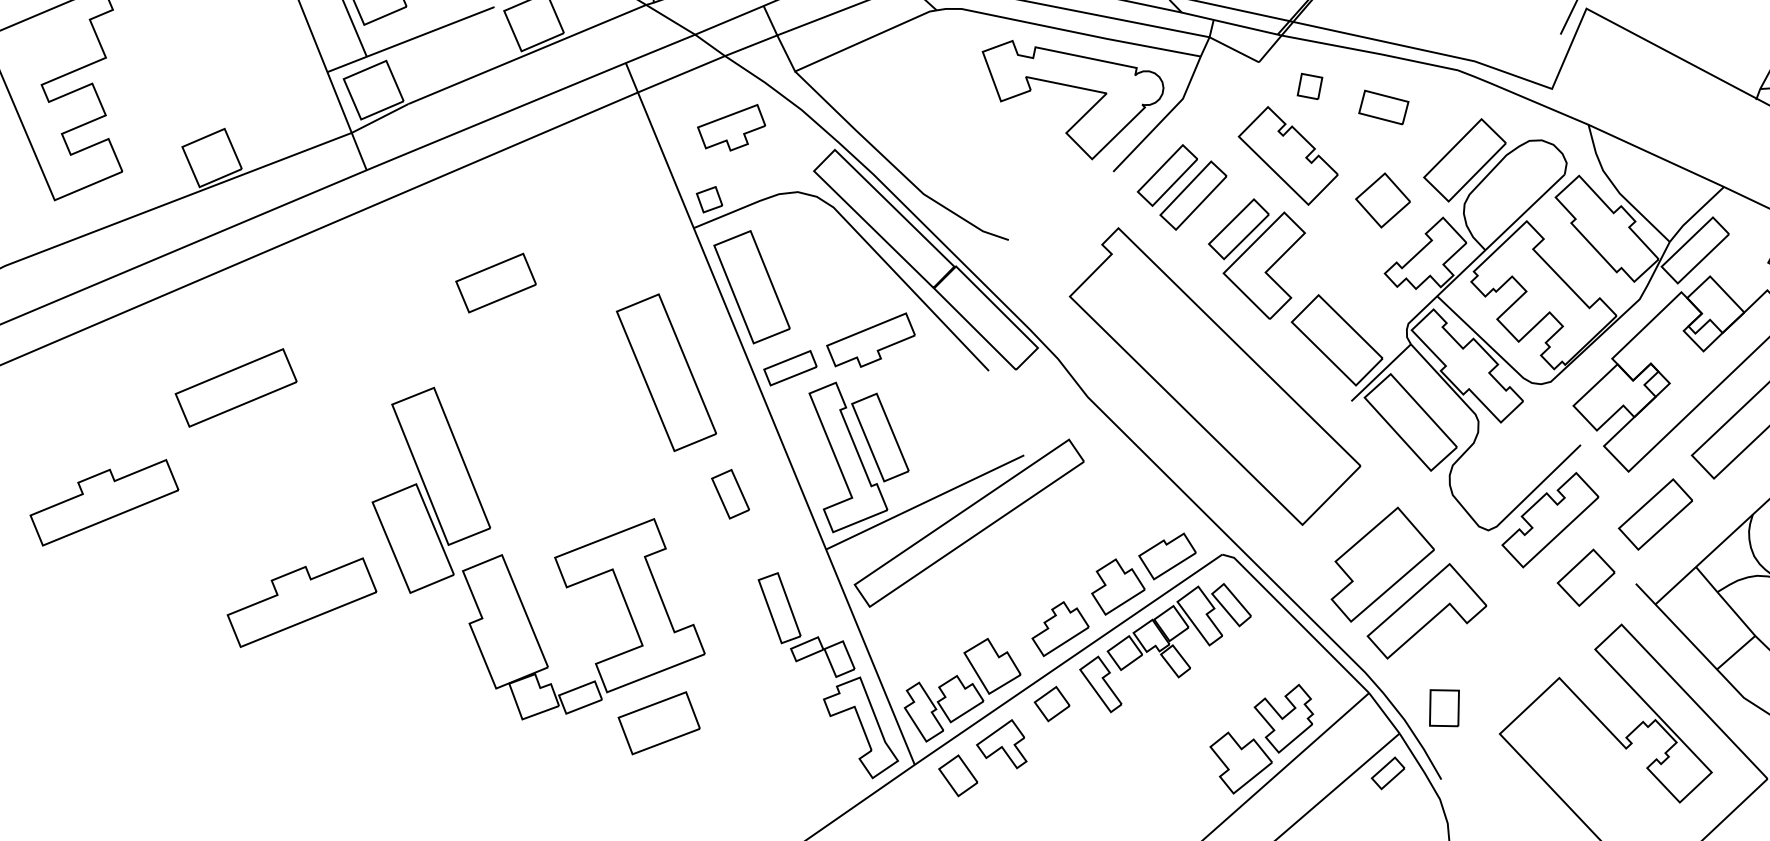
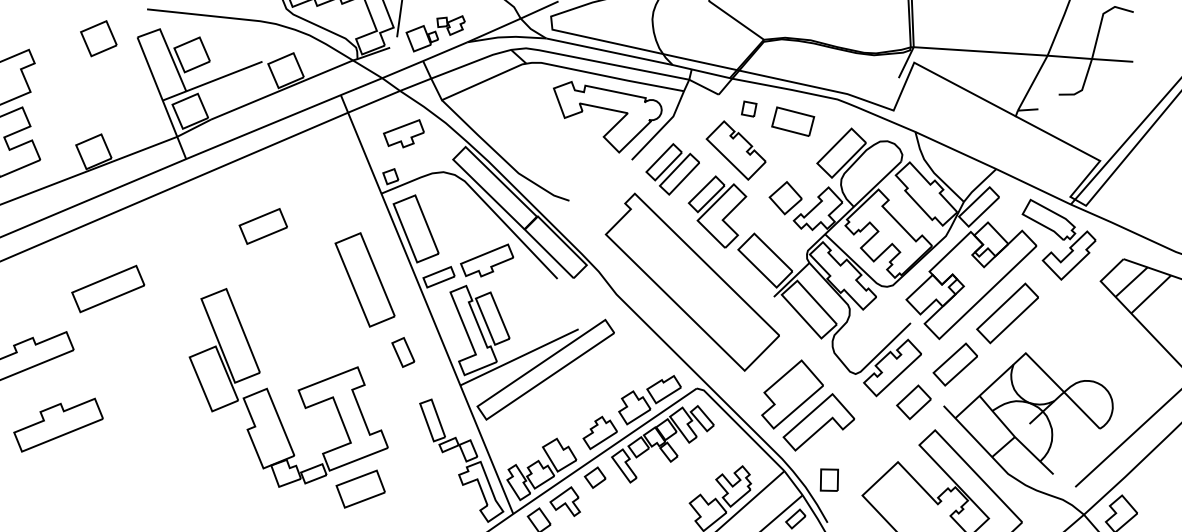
part: (1384, 107) -> (793, 121), size x1.43
part: (1382, 201) -> (785, 198), moved
part: (301, 601) -> (58, 424), moved

